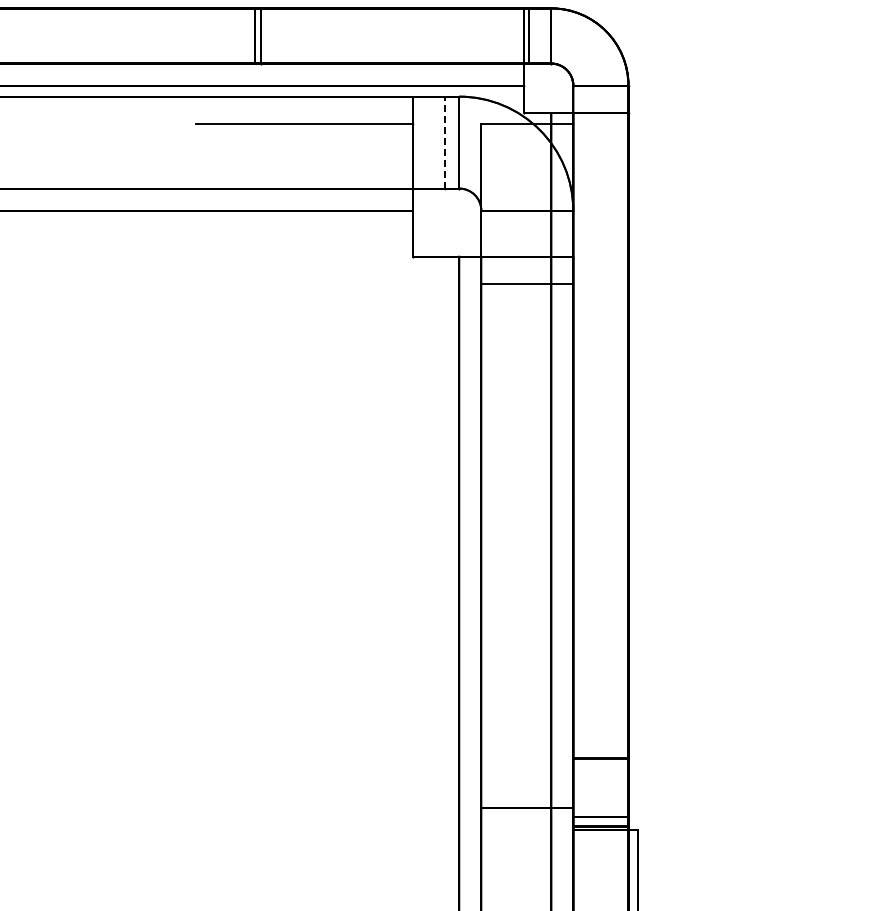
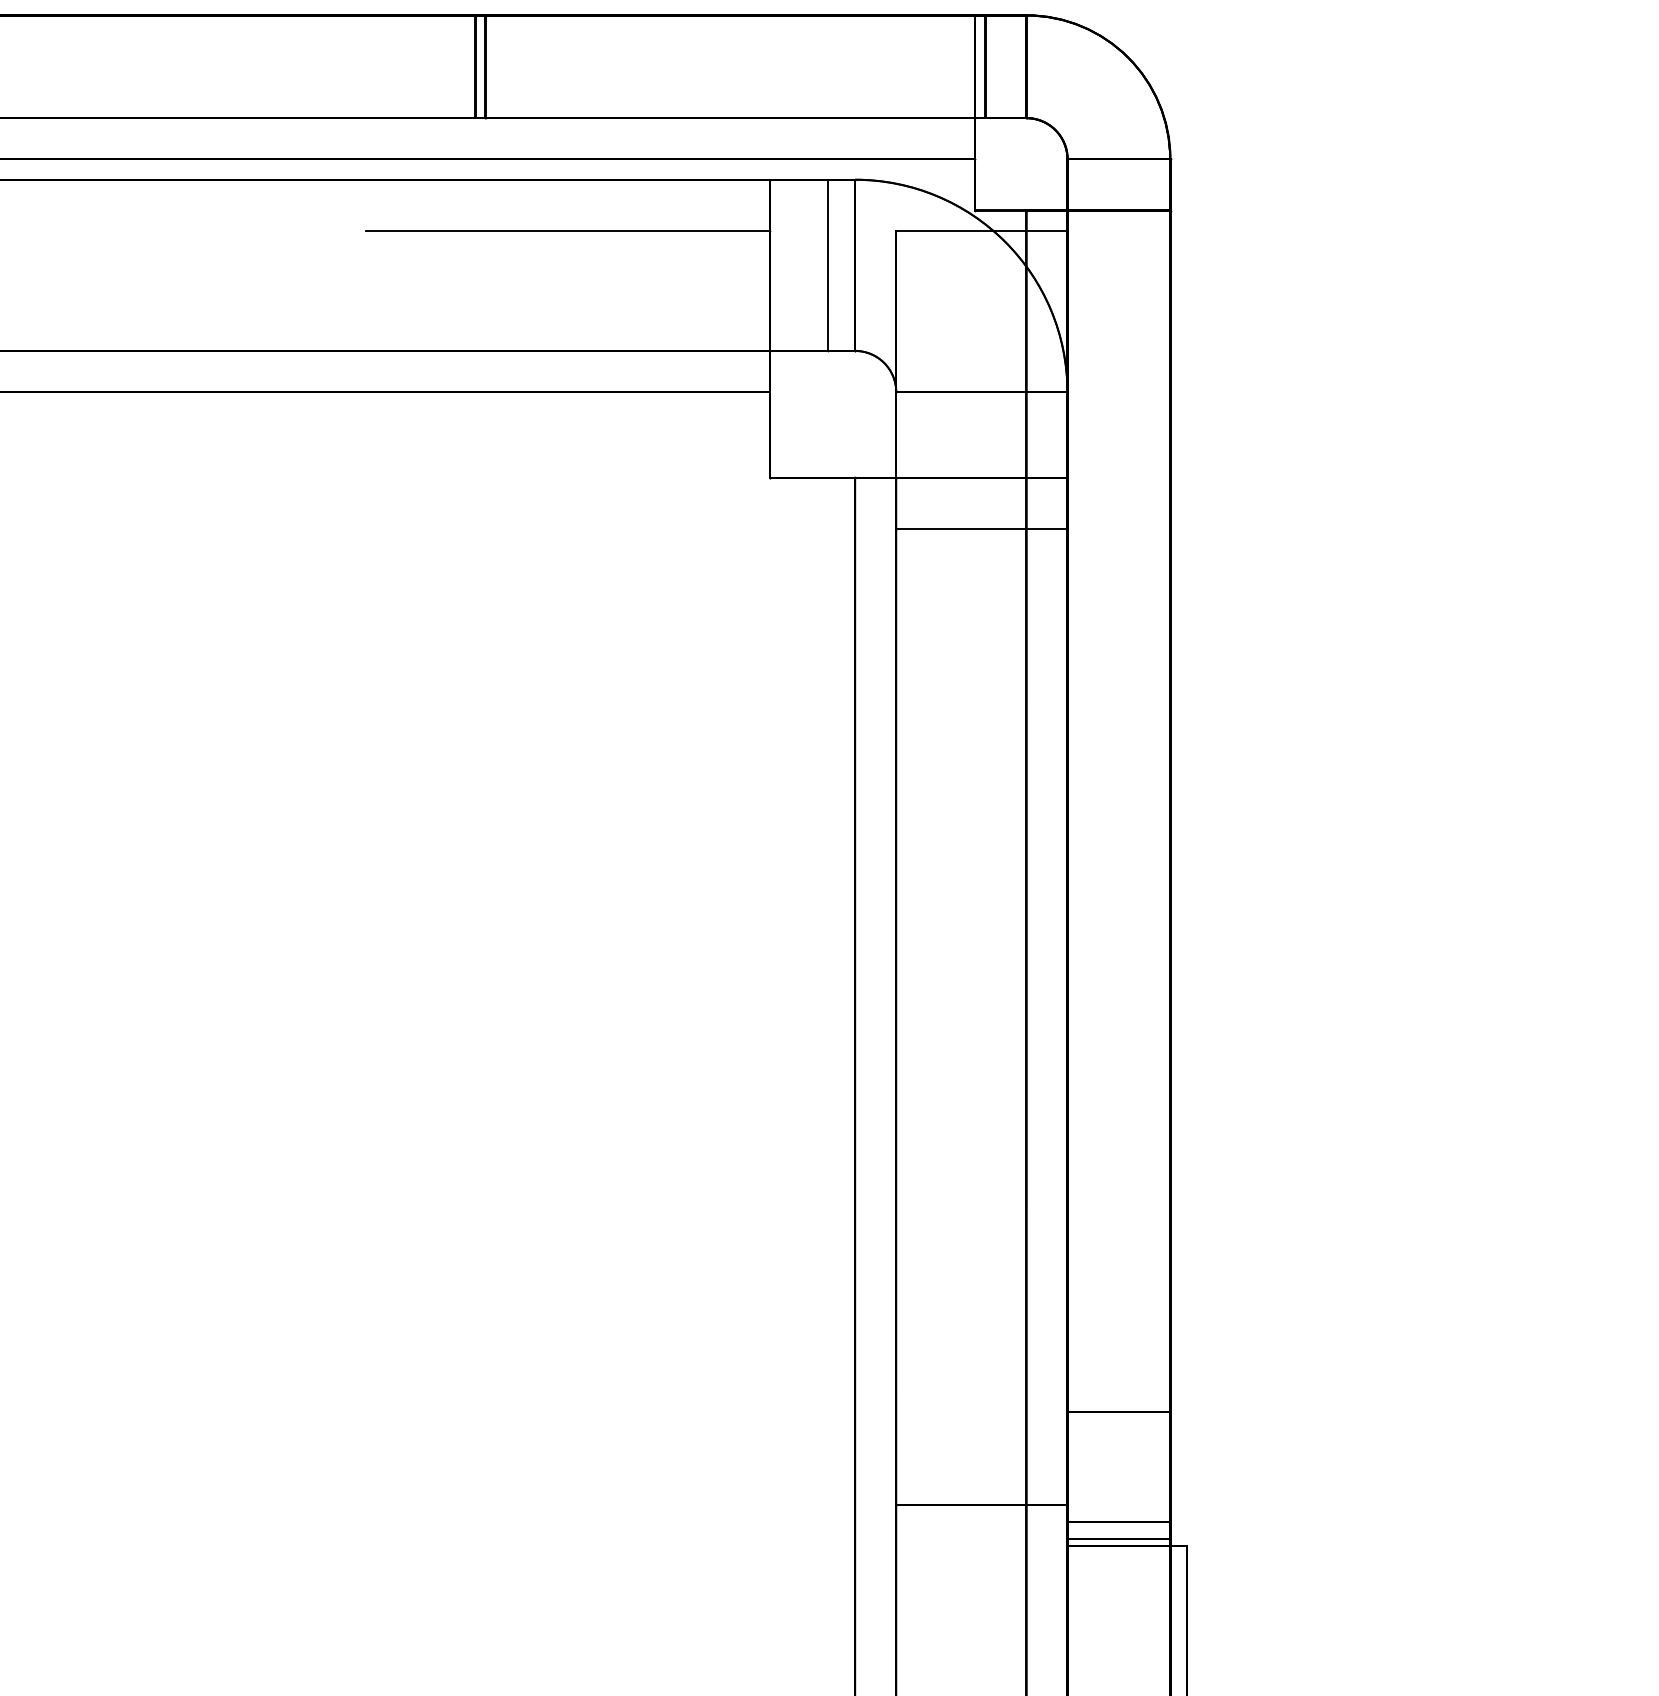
line: (444, 142) -> (827, 265), dashed -> solid

